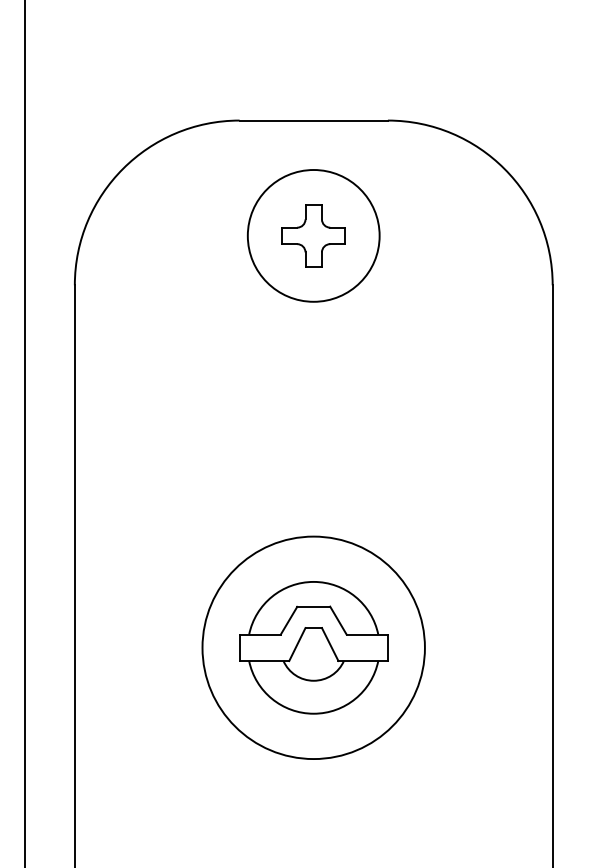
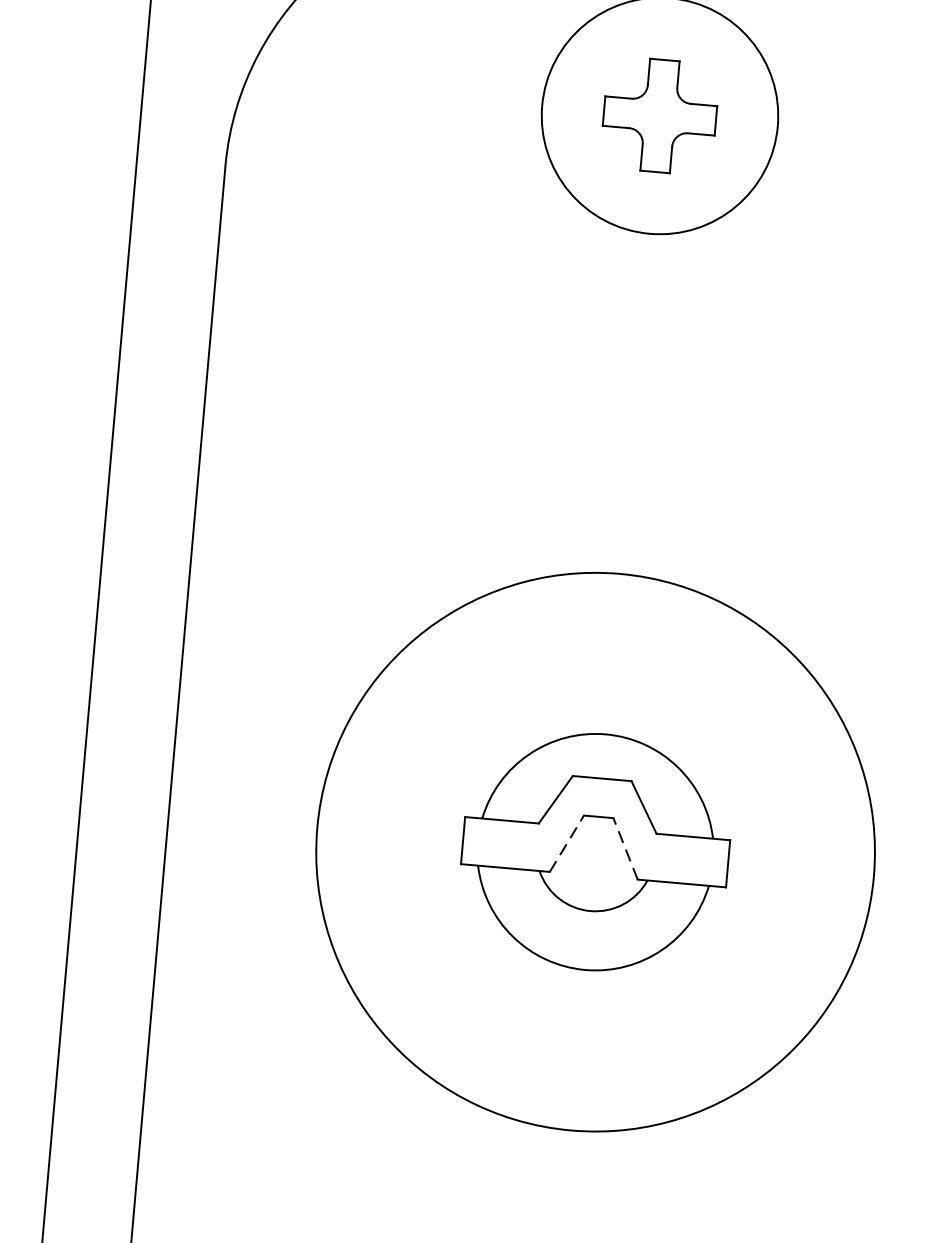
line: (297, 644) -> (567, 843), solid -> dashed
line: (329, 644) -> (624, 848), solid -> dashed
circle: (313, 647) -> (595, 851), size x1.4

